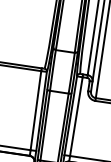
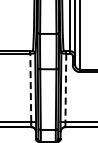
line: (35, 110) -> (30, 87), solid -> dashed
line: (75, 117) -> (65, 88), solid -> dashed

